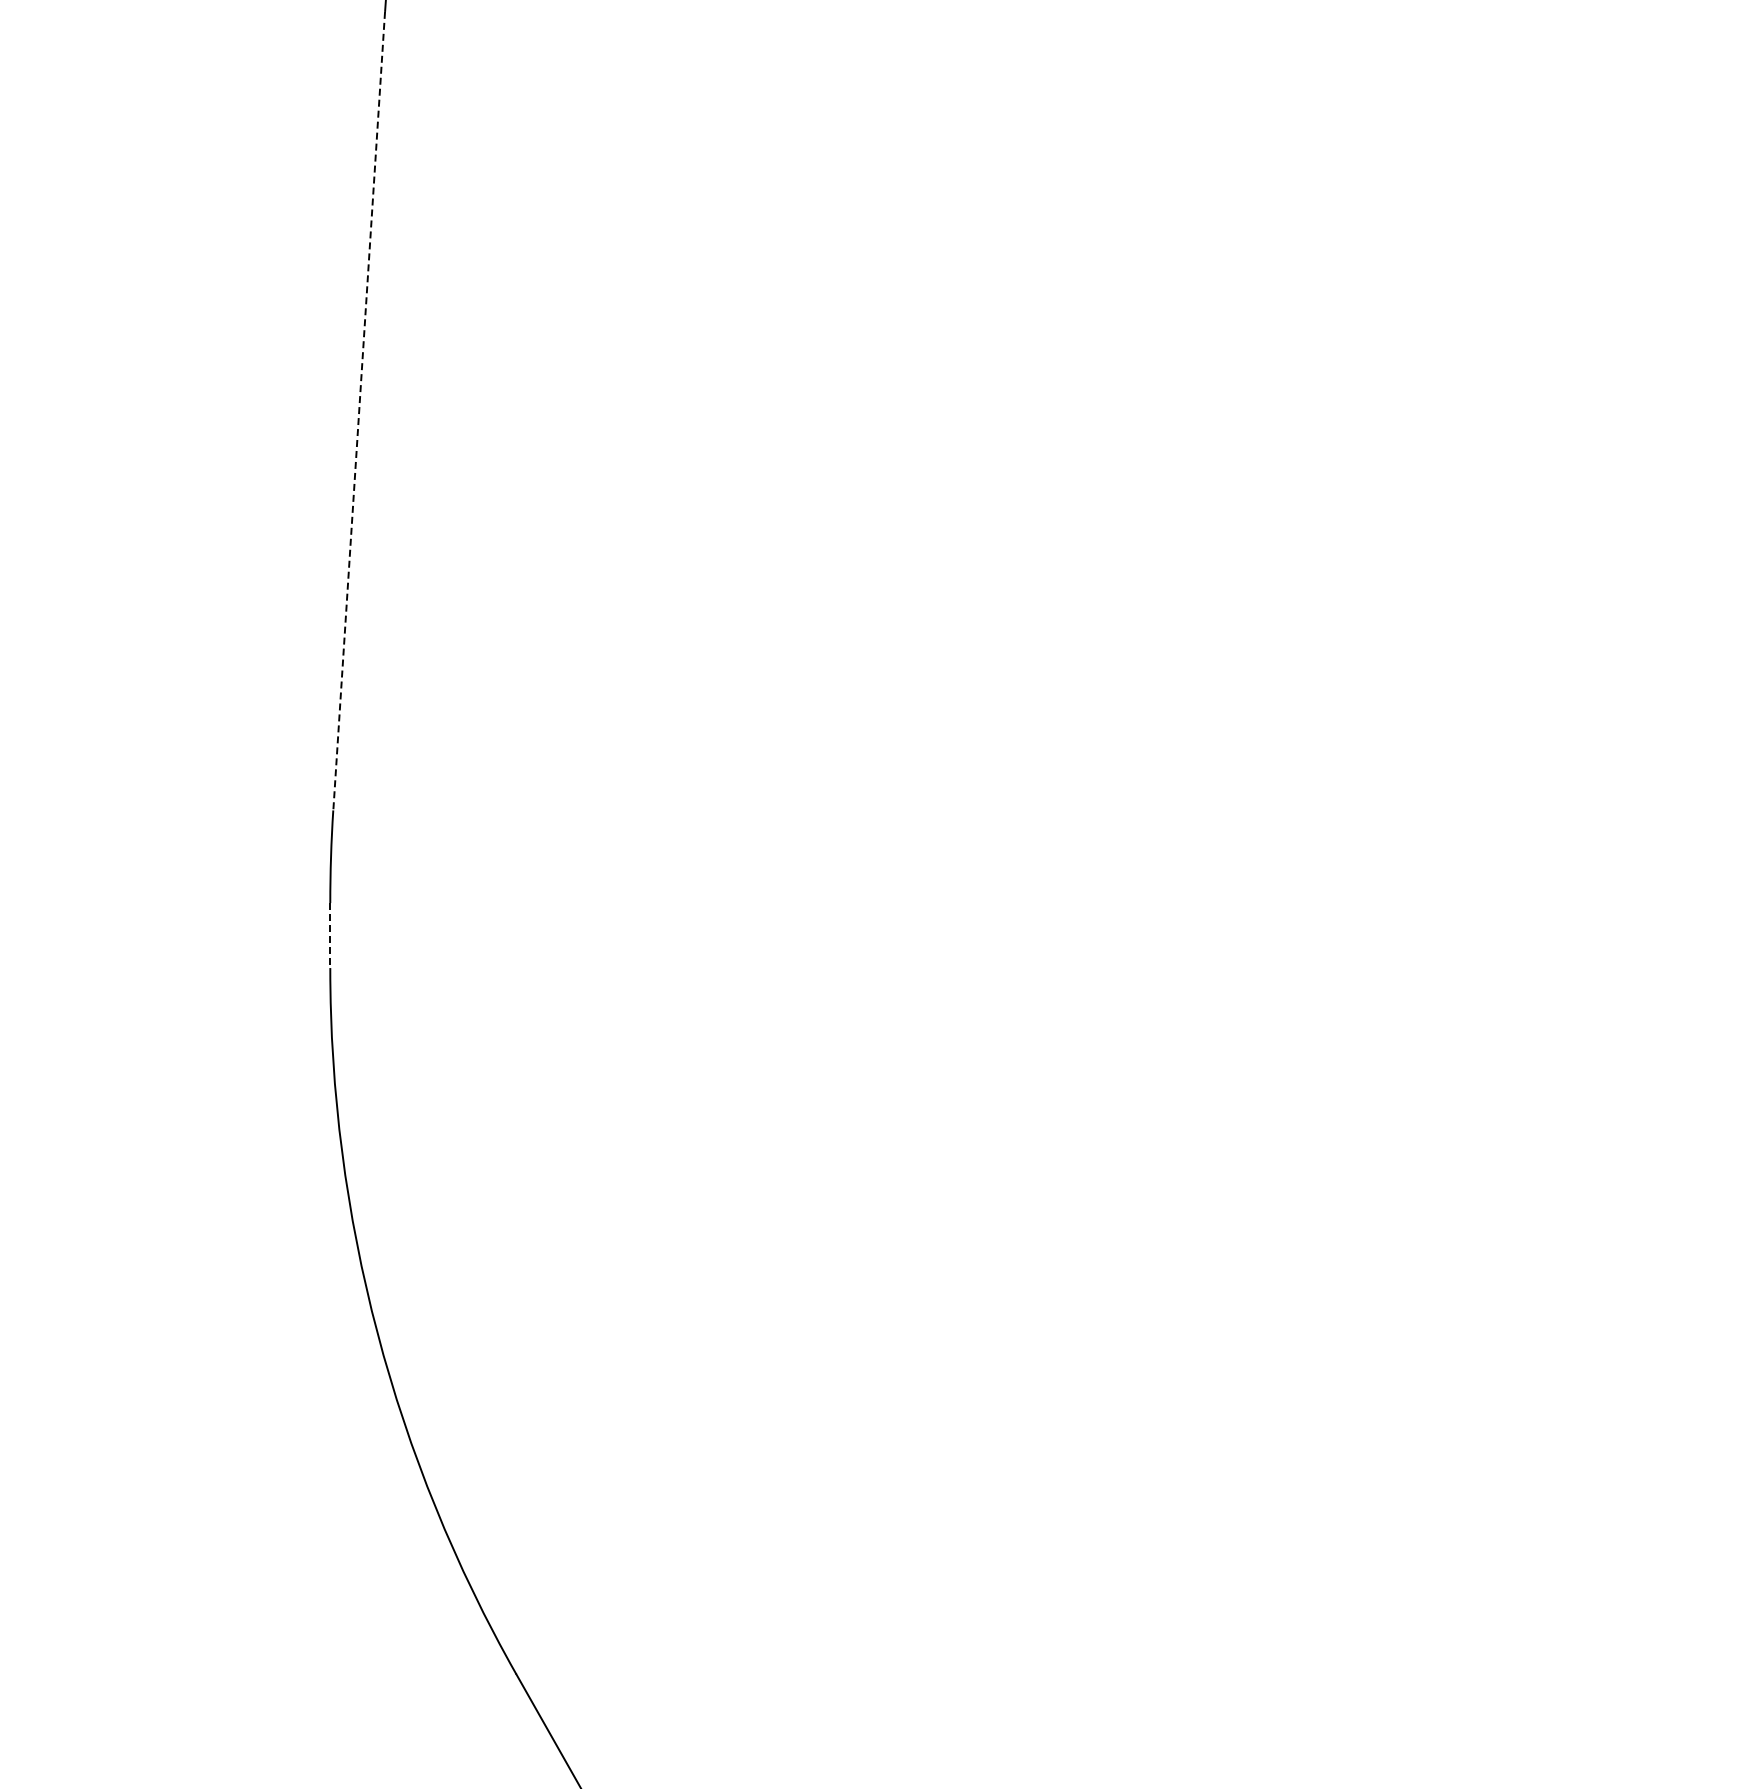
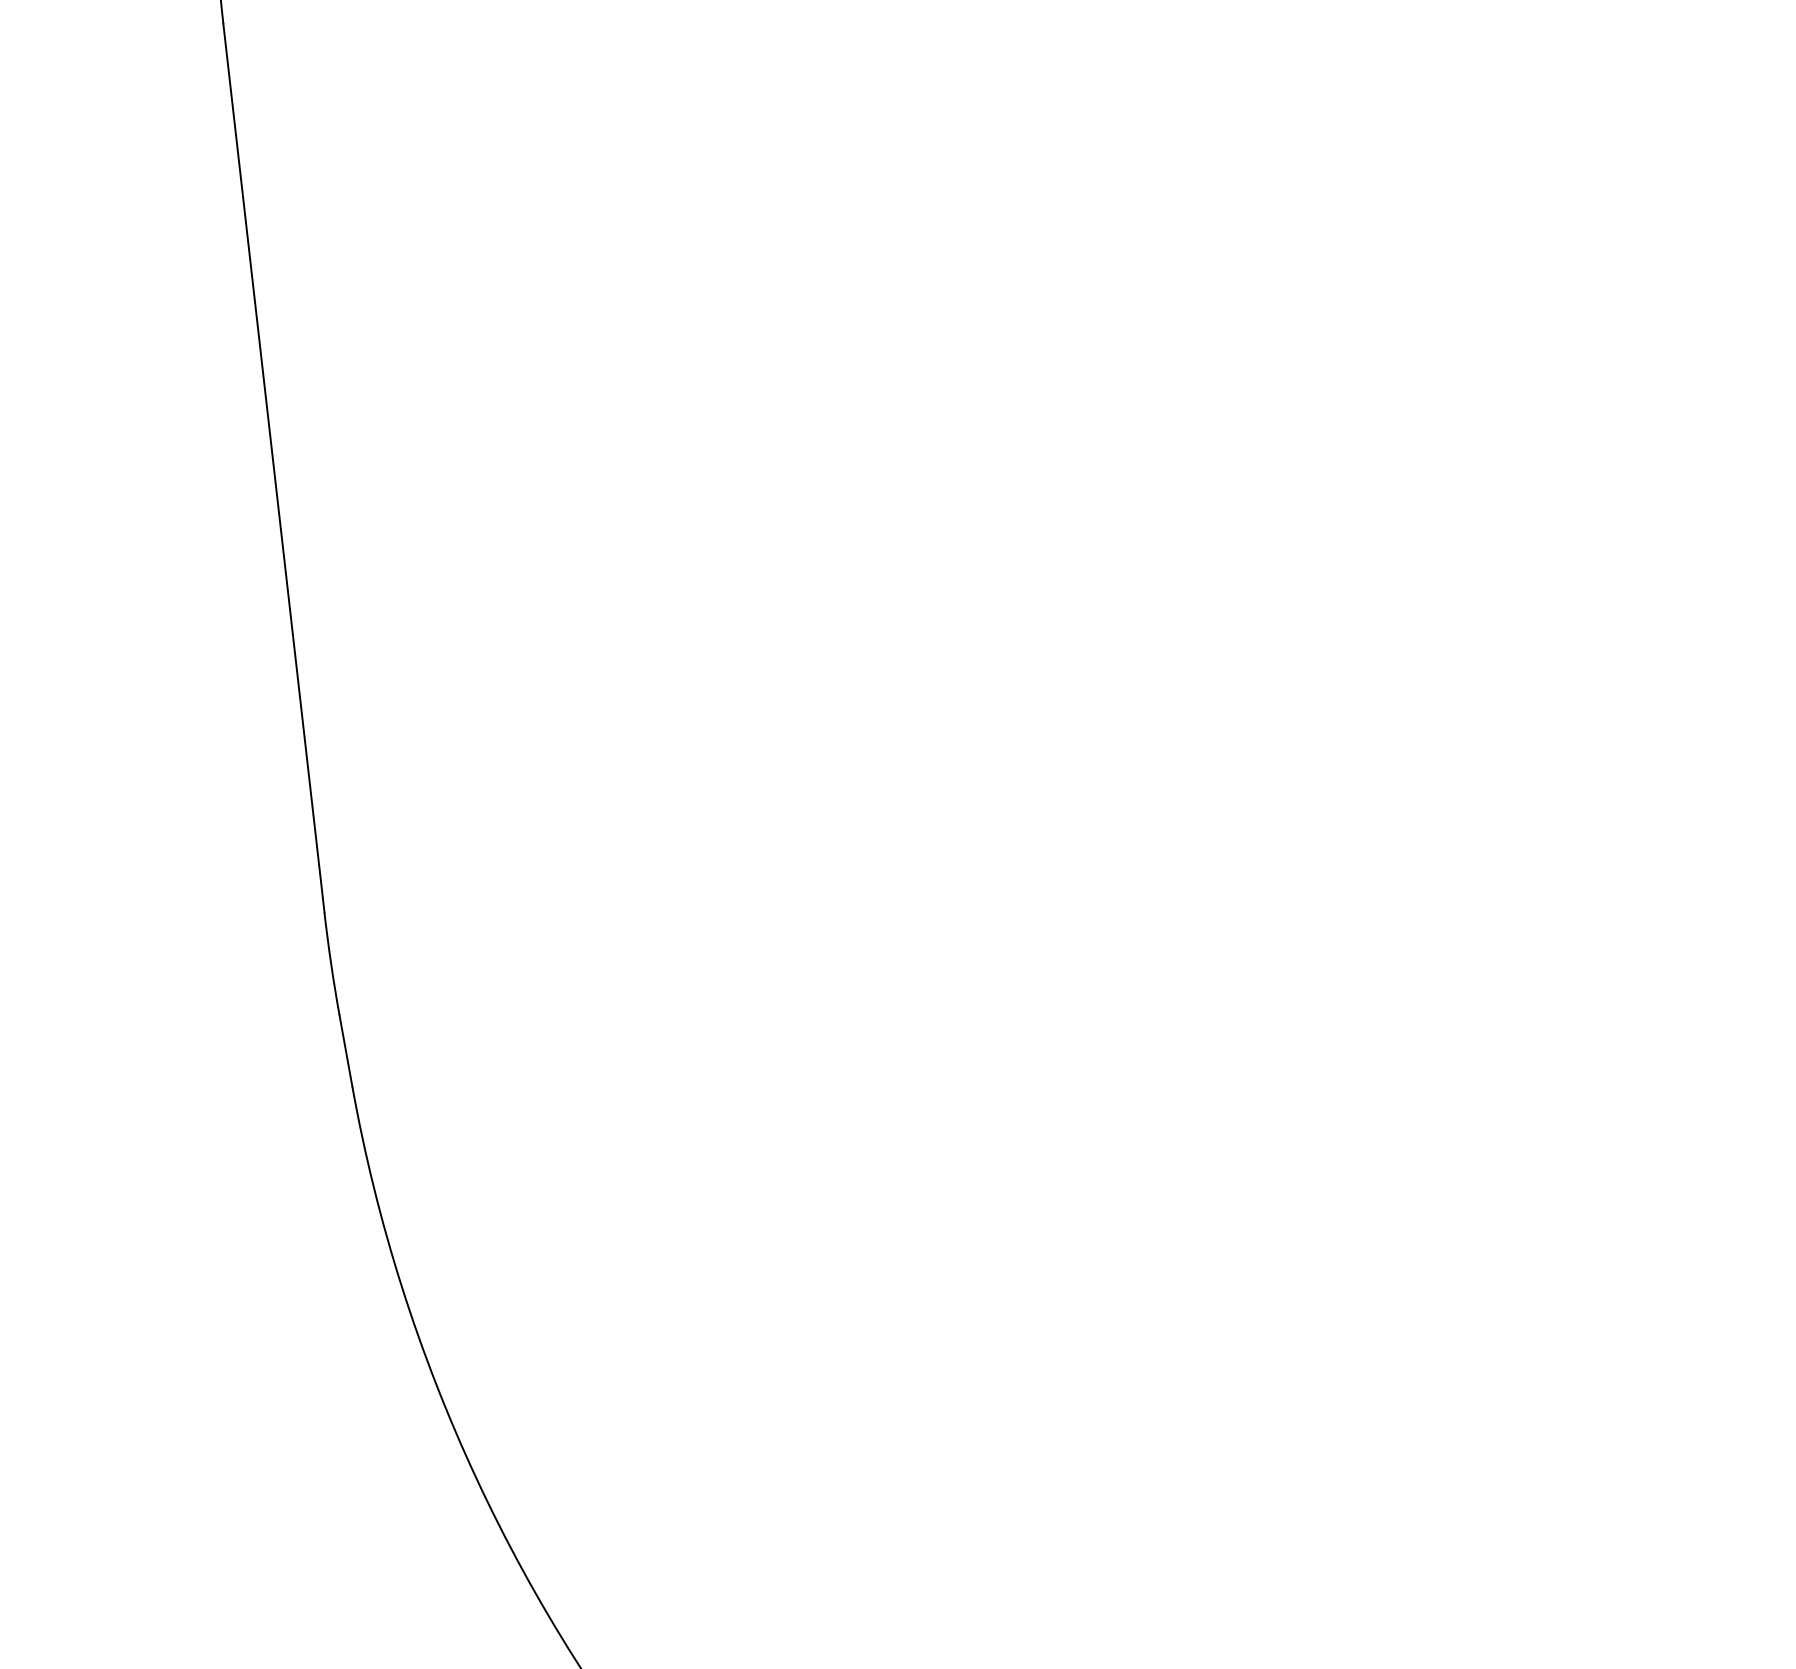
line: (359, 411) -> (274, 468), dashed -> solid
line: (330, 936) -> (346, 1051), dashed -> solid

